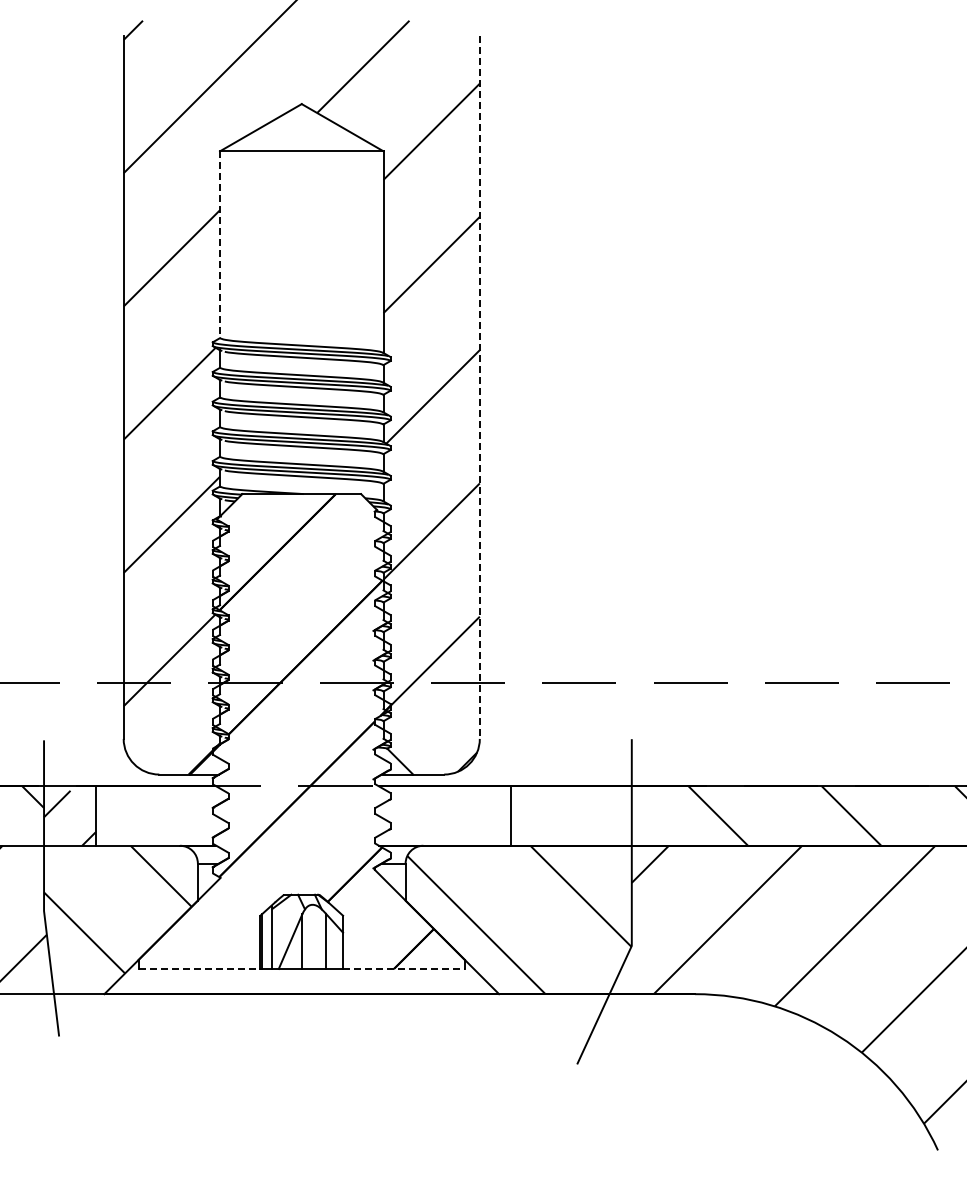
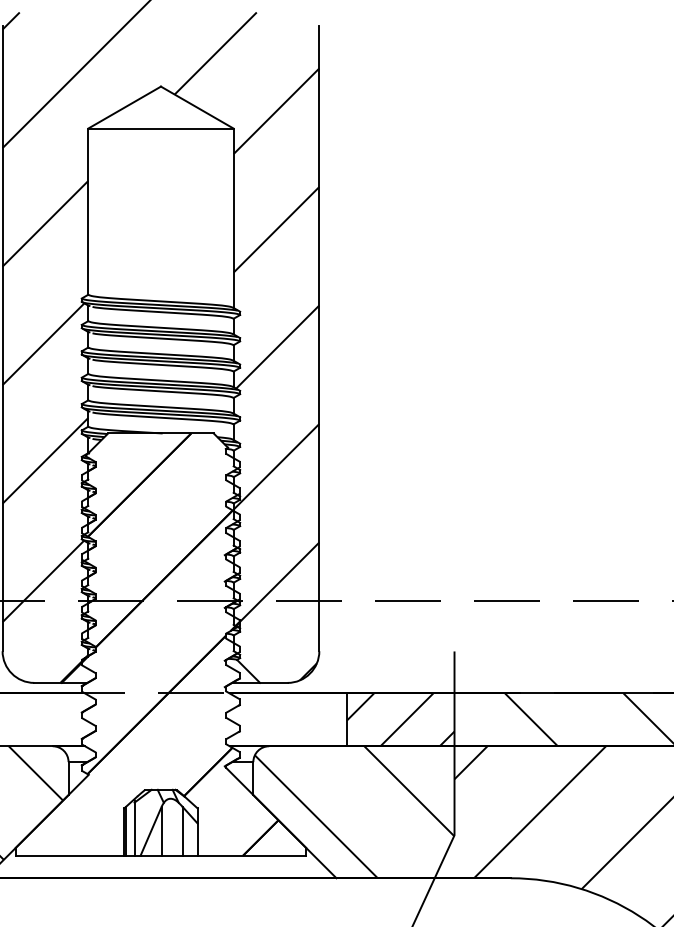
line: (220, 245) -> (88, 212), dashed -> solid
line: (479, 387) -> (319, 338), dashed -> solid
hatch: (570, 815) -> (399, 719), added
line: (199, 968) -> (70, 855), dashed -> solid
line: (404, 968) -> (252, 855), dashed -> solid

